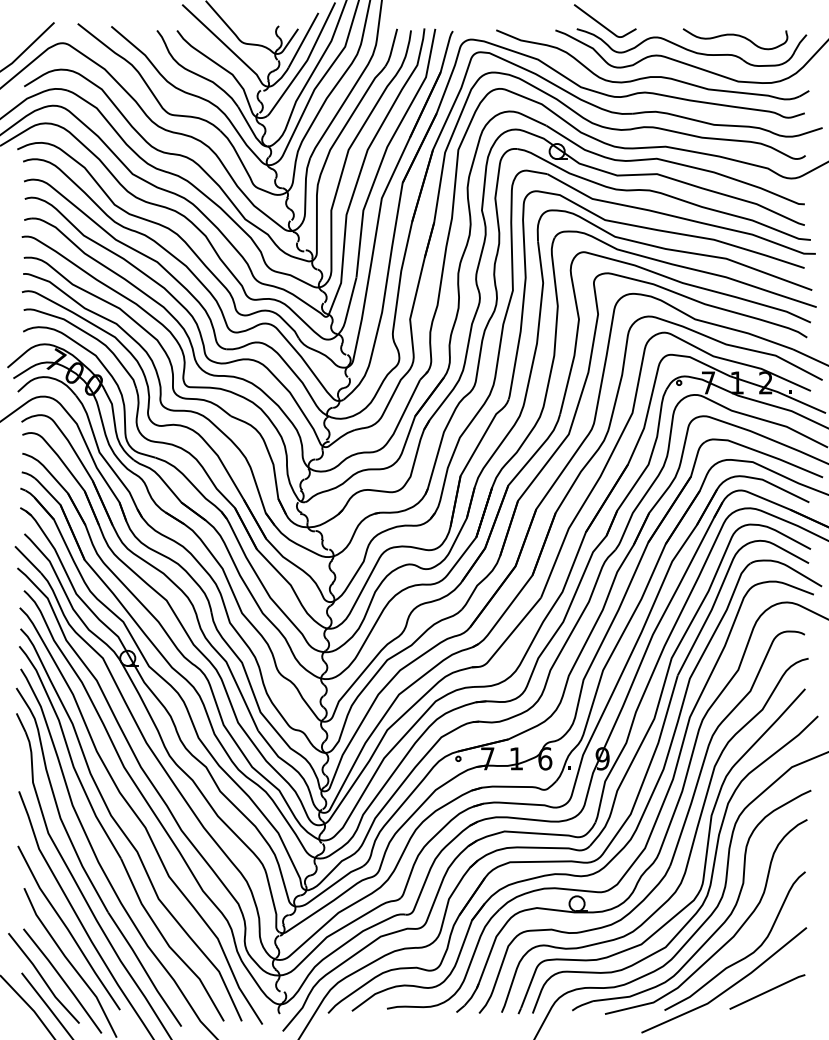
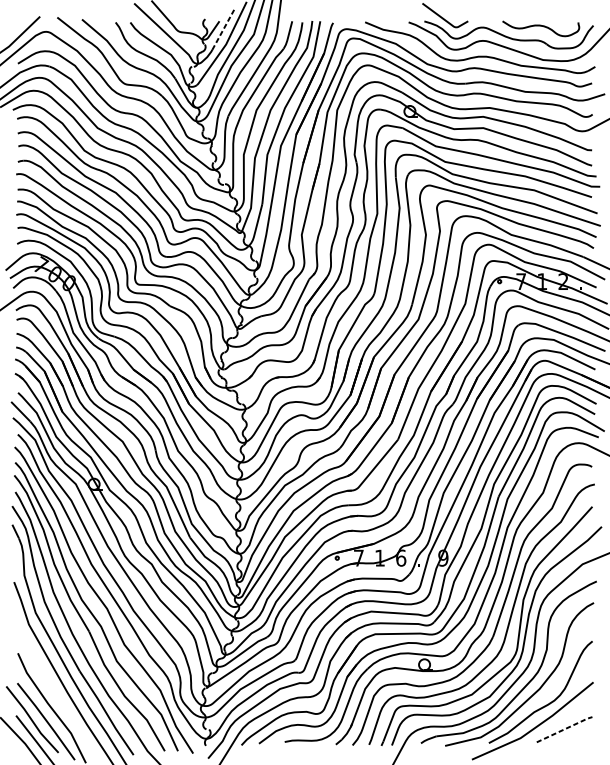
line: (303, 39) -> (223, 29), solid -> dashed
line: (67, 927) -> (49, 682), removed
line: (768, 991) -> (565, 729), solid -> dashed

